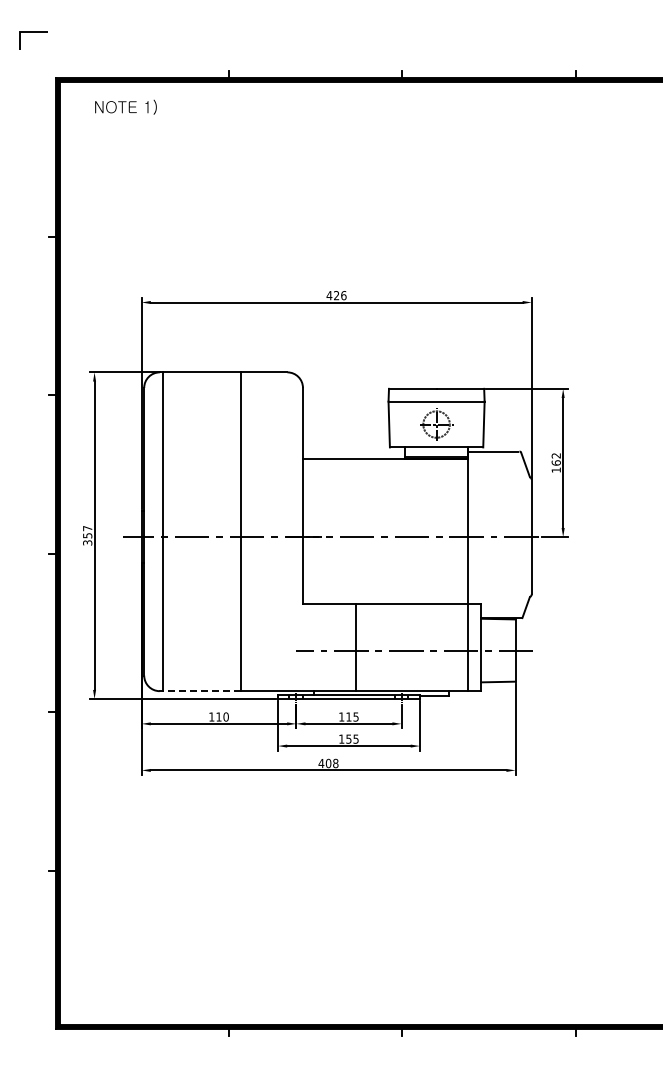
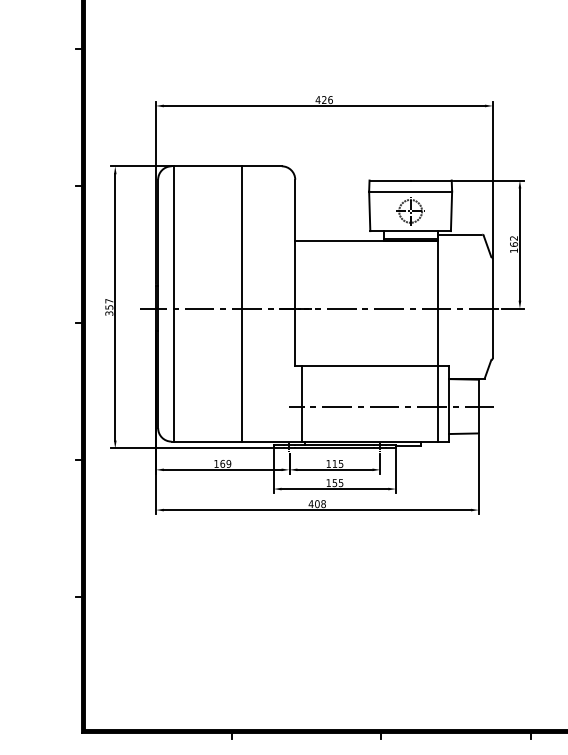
line: (355, 647) -> (301, 403), moved
line: (201, 691) -> (207, 441), dashed -> solid
text: (222, 716) -> (225, 463), 110 -> 169

